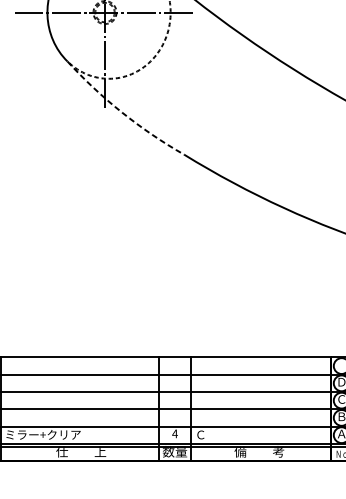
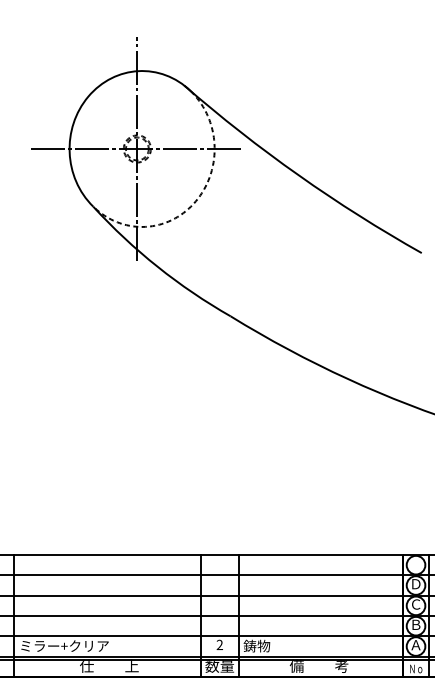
arc: (122, 112) -> (157, 266), dashed -> solid
text: (174, 433) -> (219, 644), 4 -> 2
text: (206, 434) -> (256, 645), Ｃ -> 鋳物

